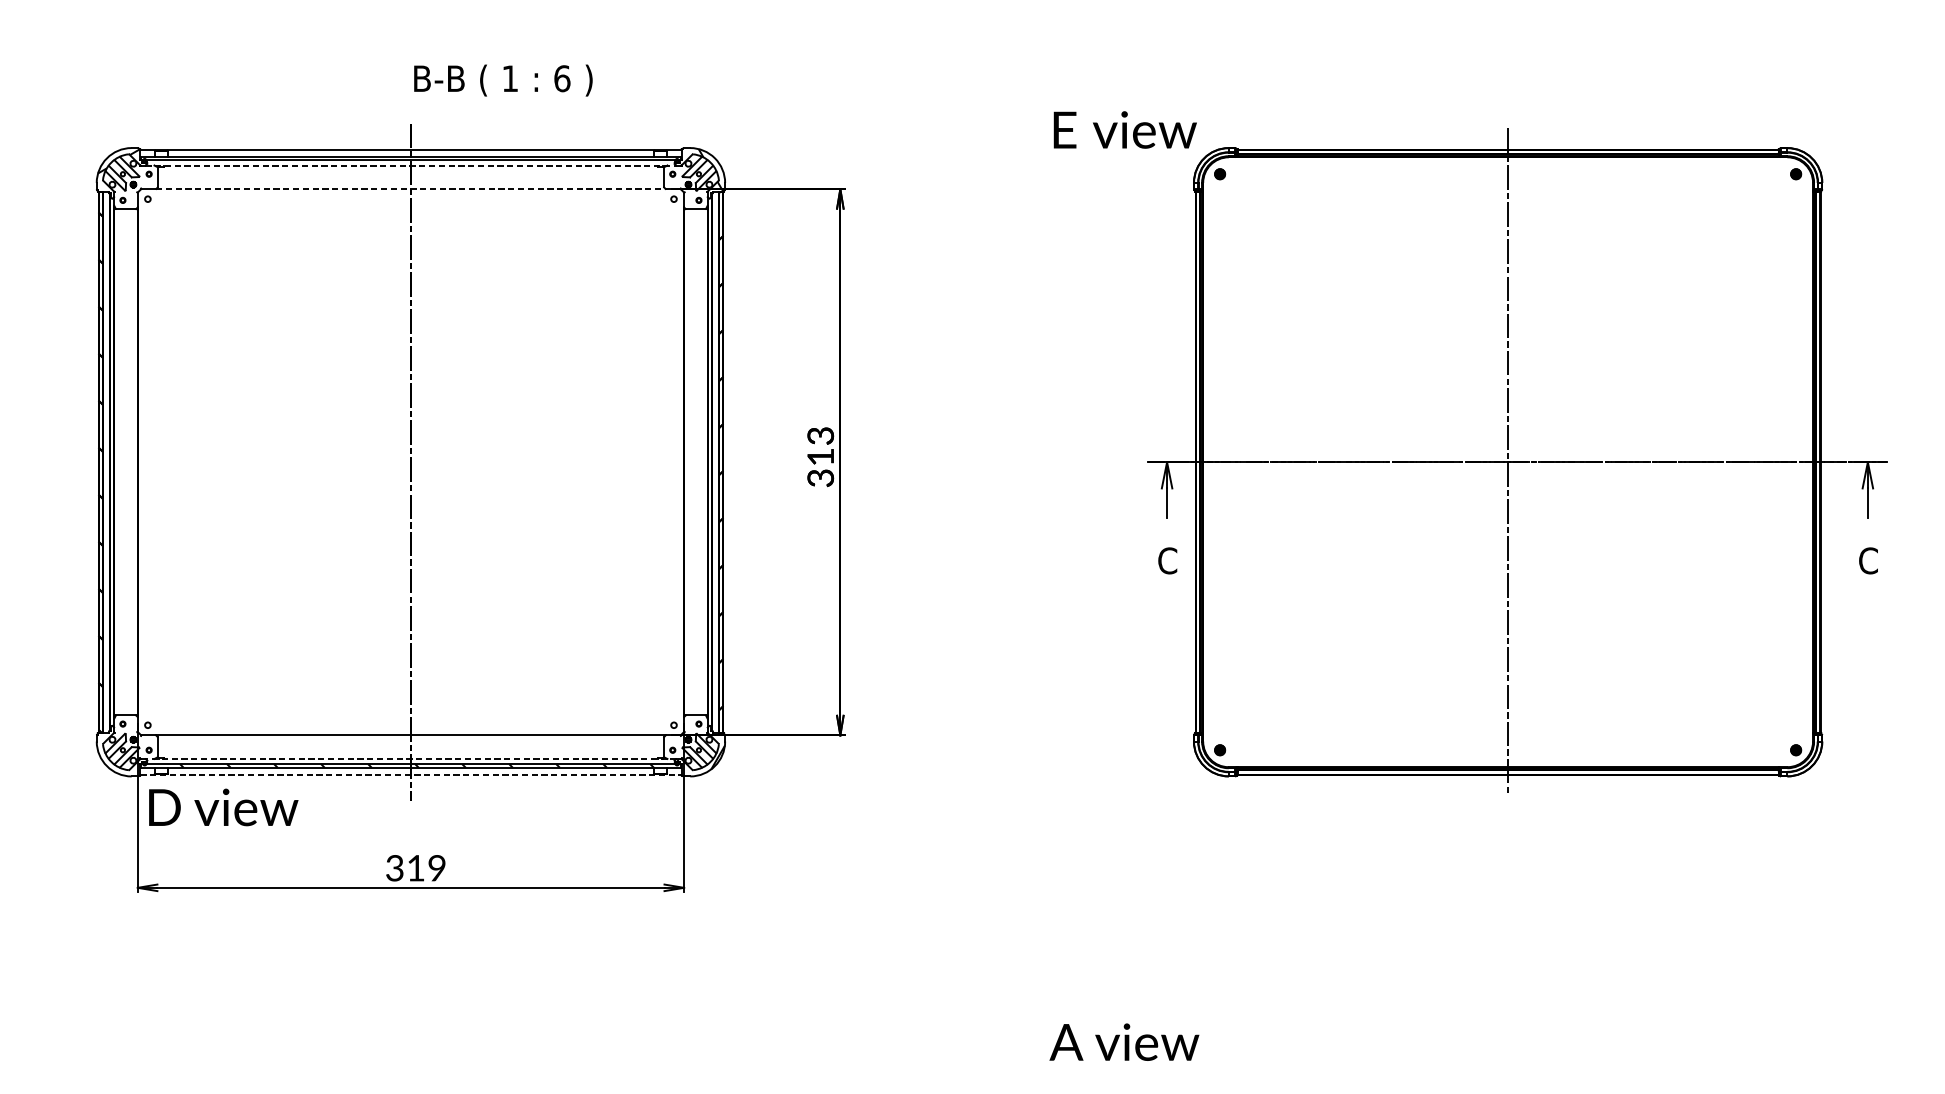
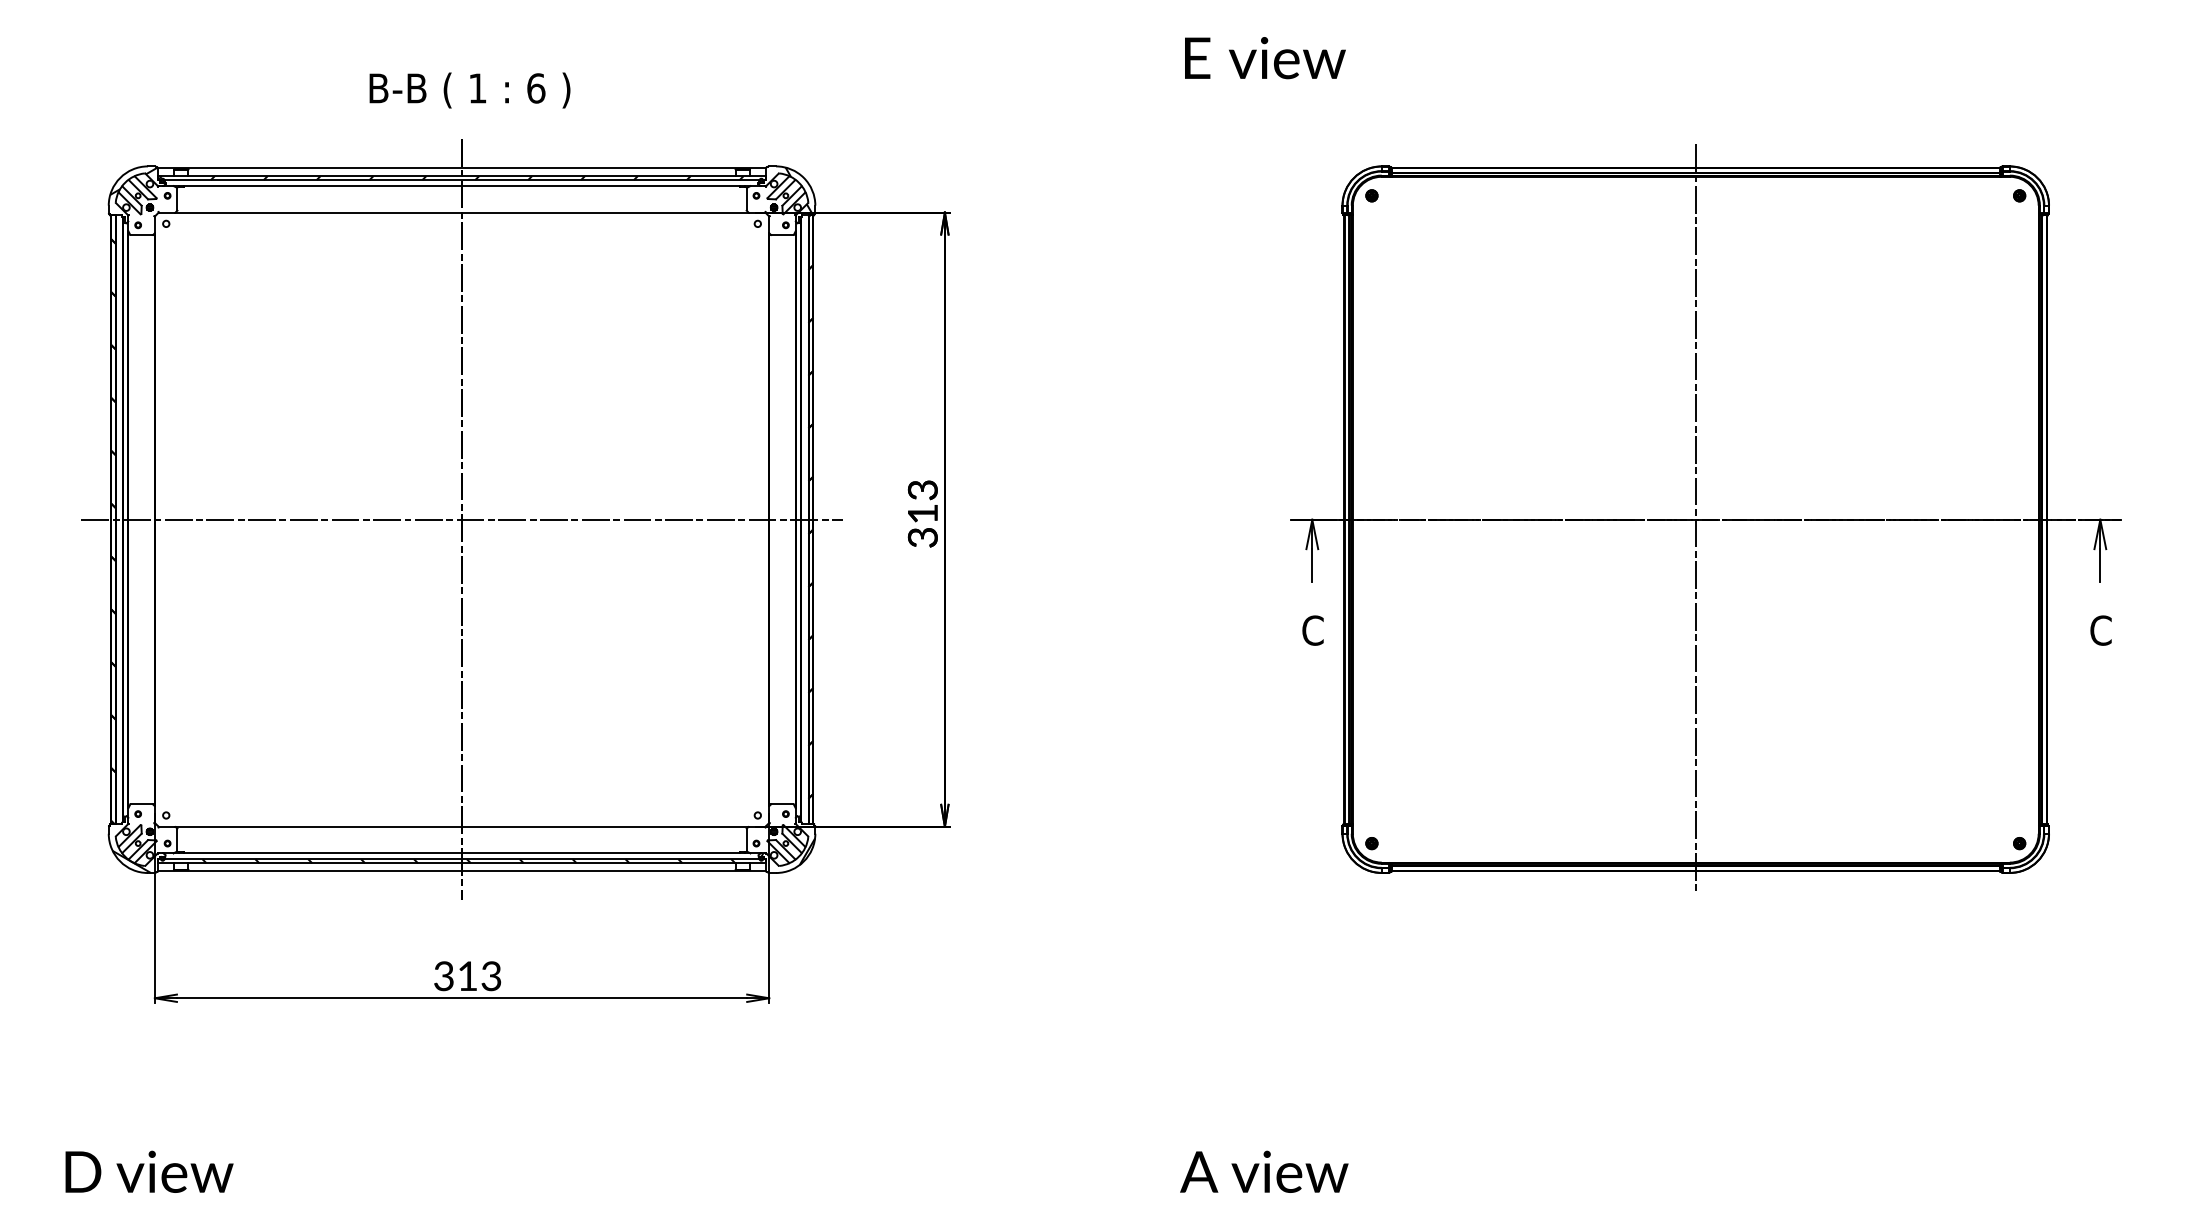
text: (502, 80) -> (469, 90), moved
text: (1125, 130) -> (1265, 58), moved
hatch: (400, 158) -> (450, 178), added
line: (411, 165) -> (462, 186), dashed -> solid
line: (411, 189) -> (462, 212), dashed -> solid
line: (410, 462) -> (461, 519), added
line: (411, 759) -> (462, 853), dashed -> solid
hatch: (116, 766) -> (131, 861), added
line: (411, 775) -> (462, 871), dashed -> solid
text: (223, 807) -> (149, 1171), moved
text: (437, 868) -> (491, 976), 319 -> 313

